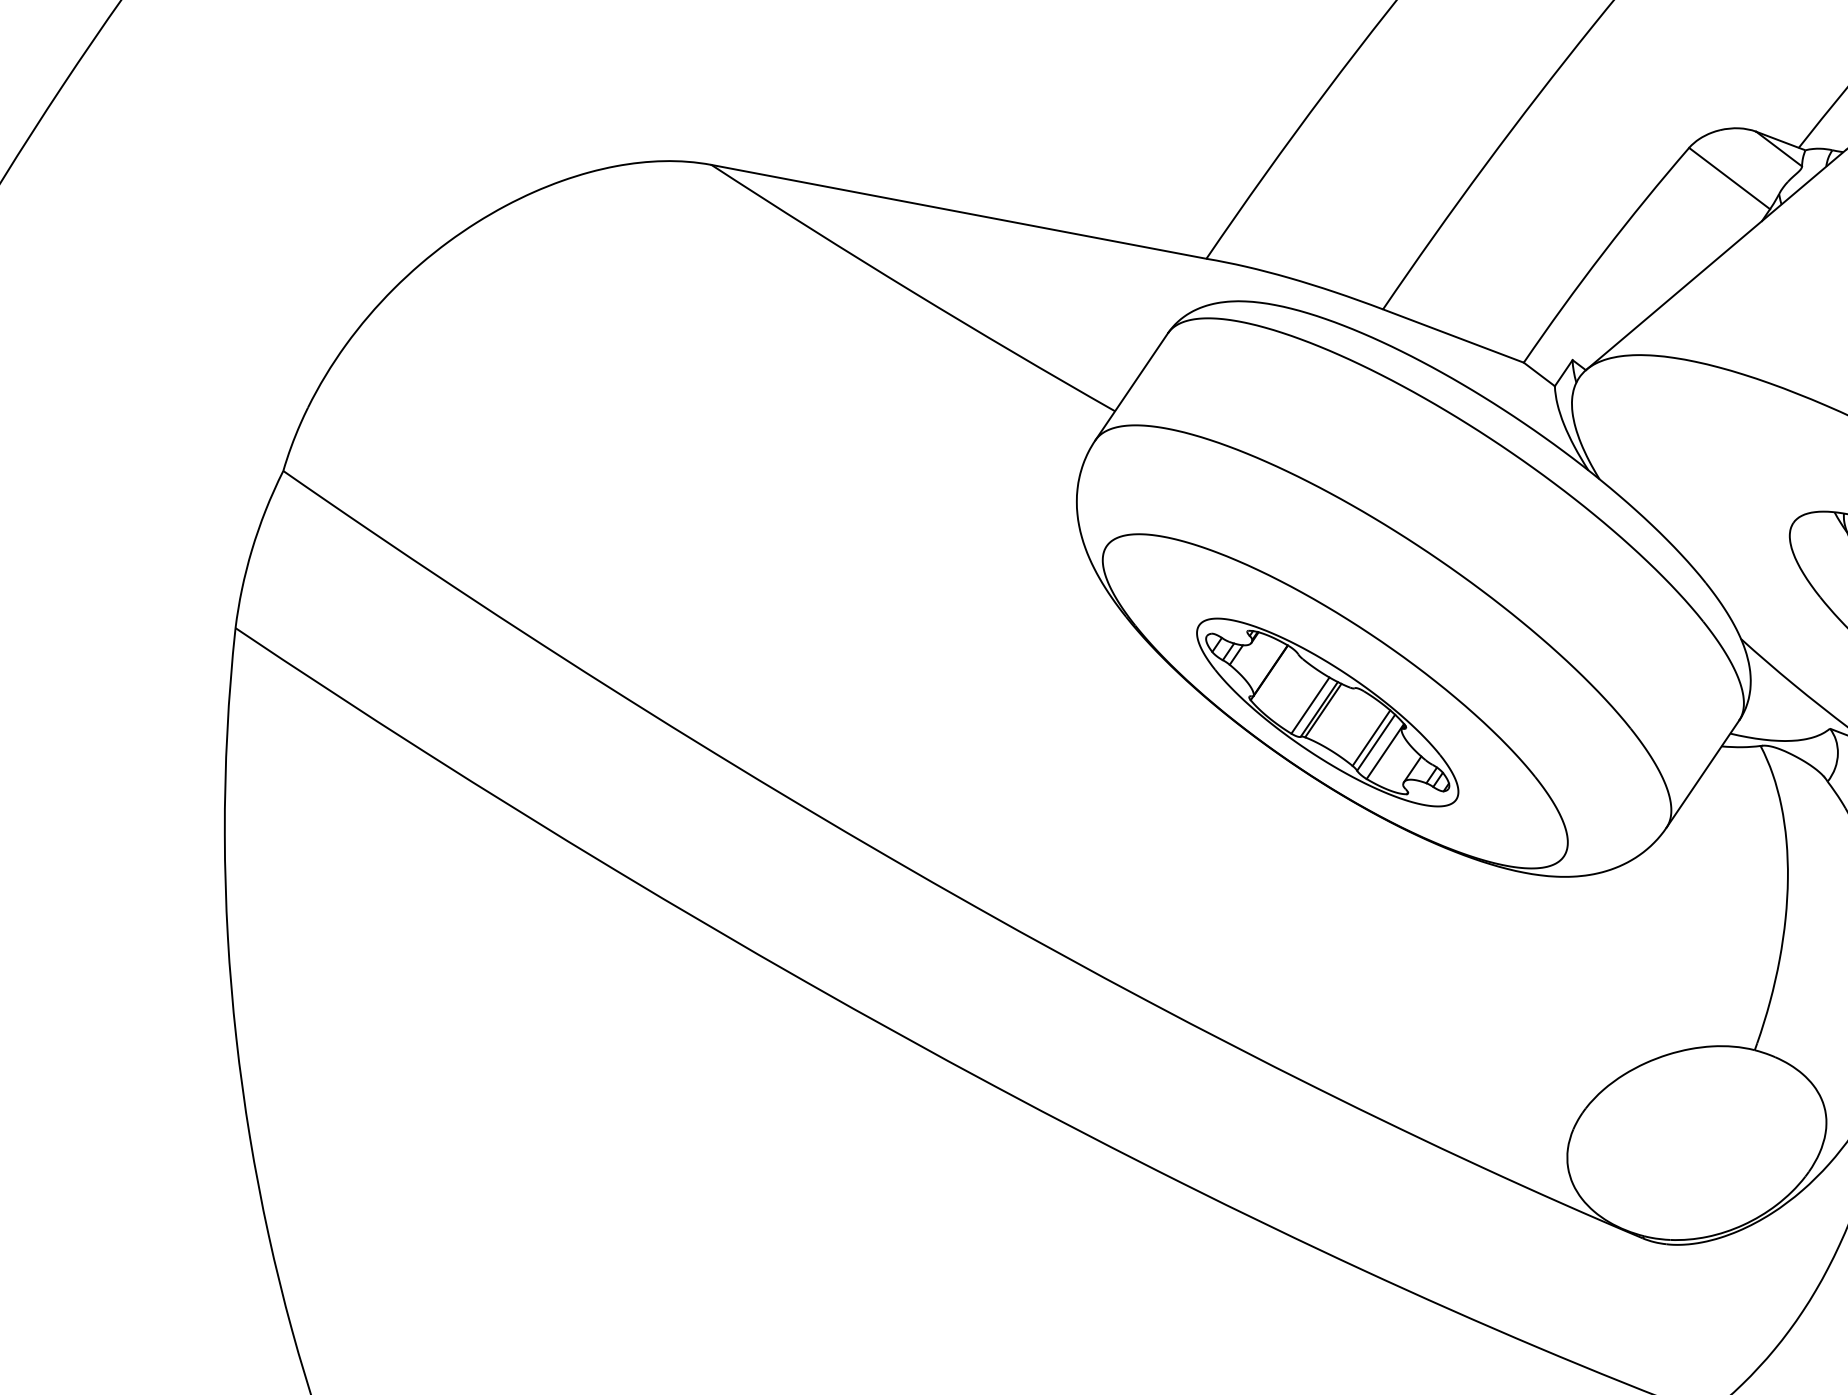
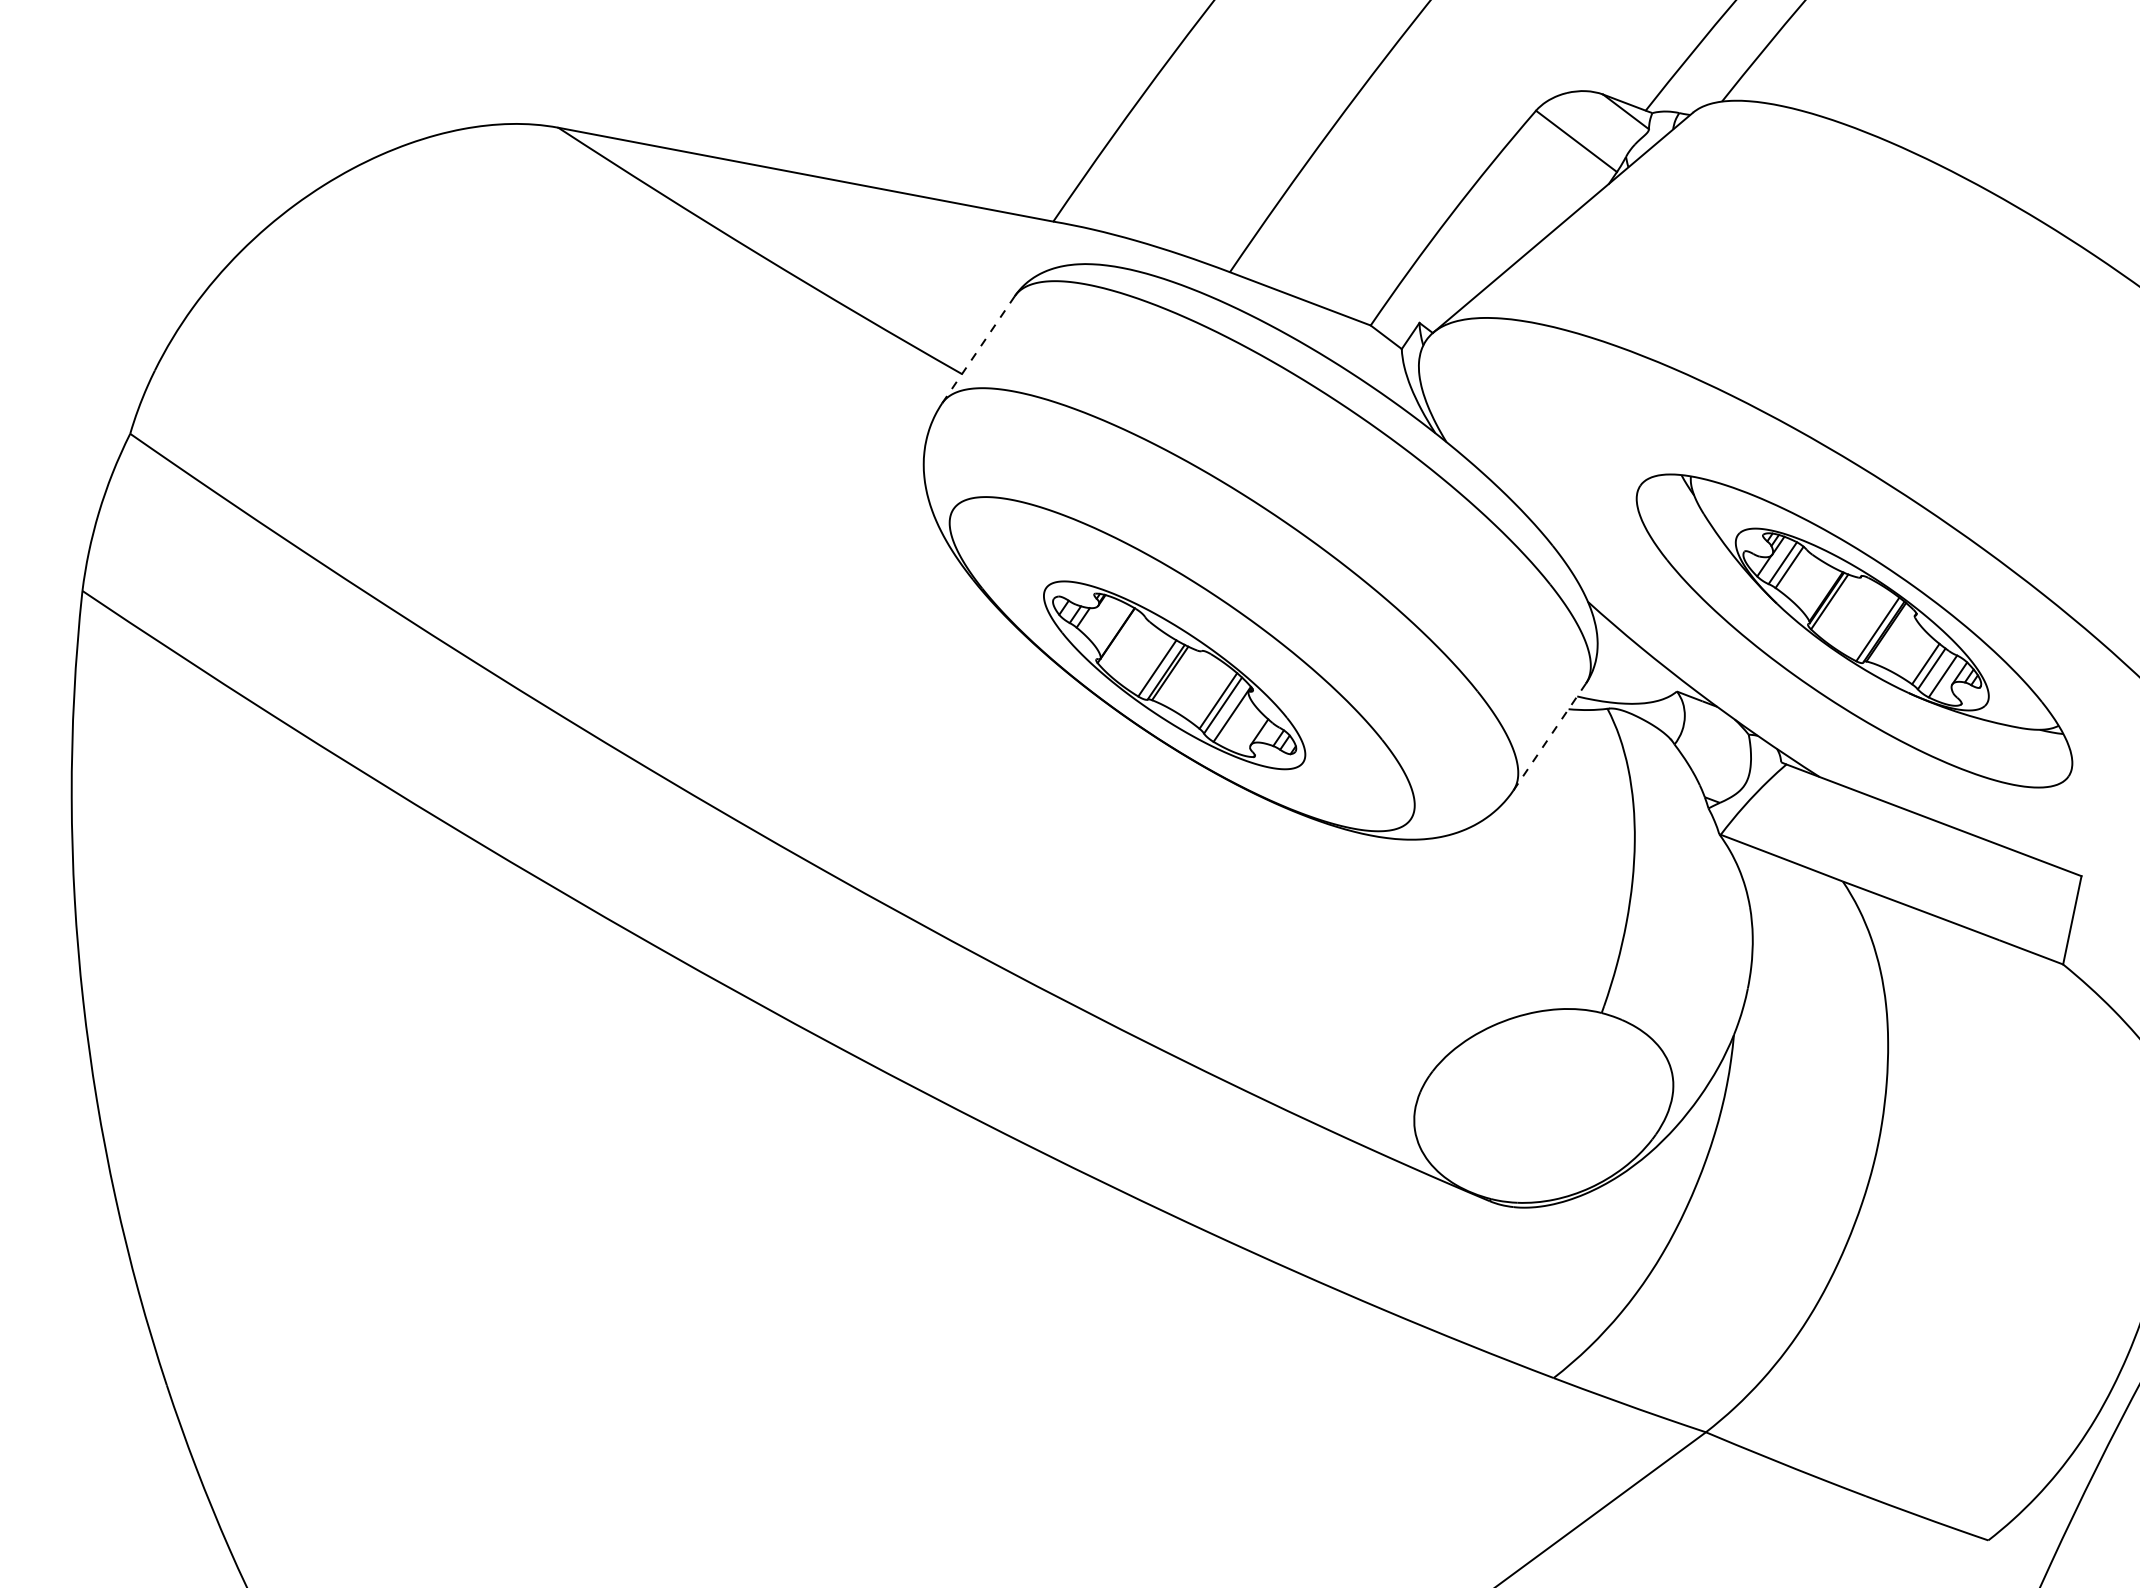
line: (1131, 386) -> (978, 349), solid -> dashed
line: (1702, 774) -> (1549, 737), solid -> dashed

